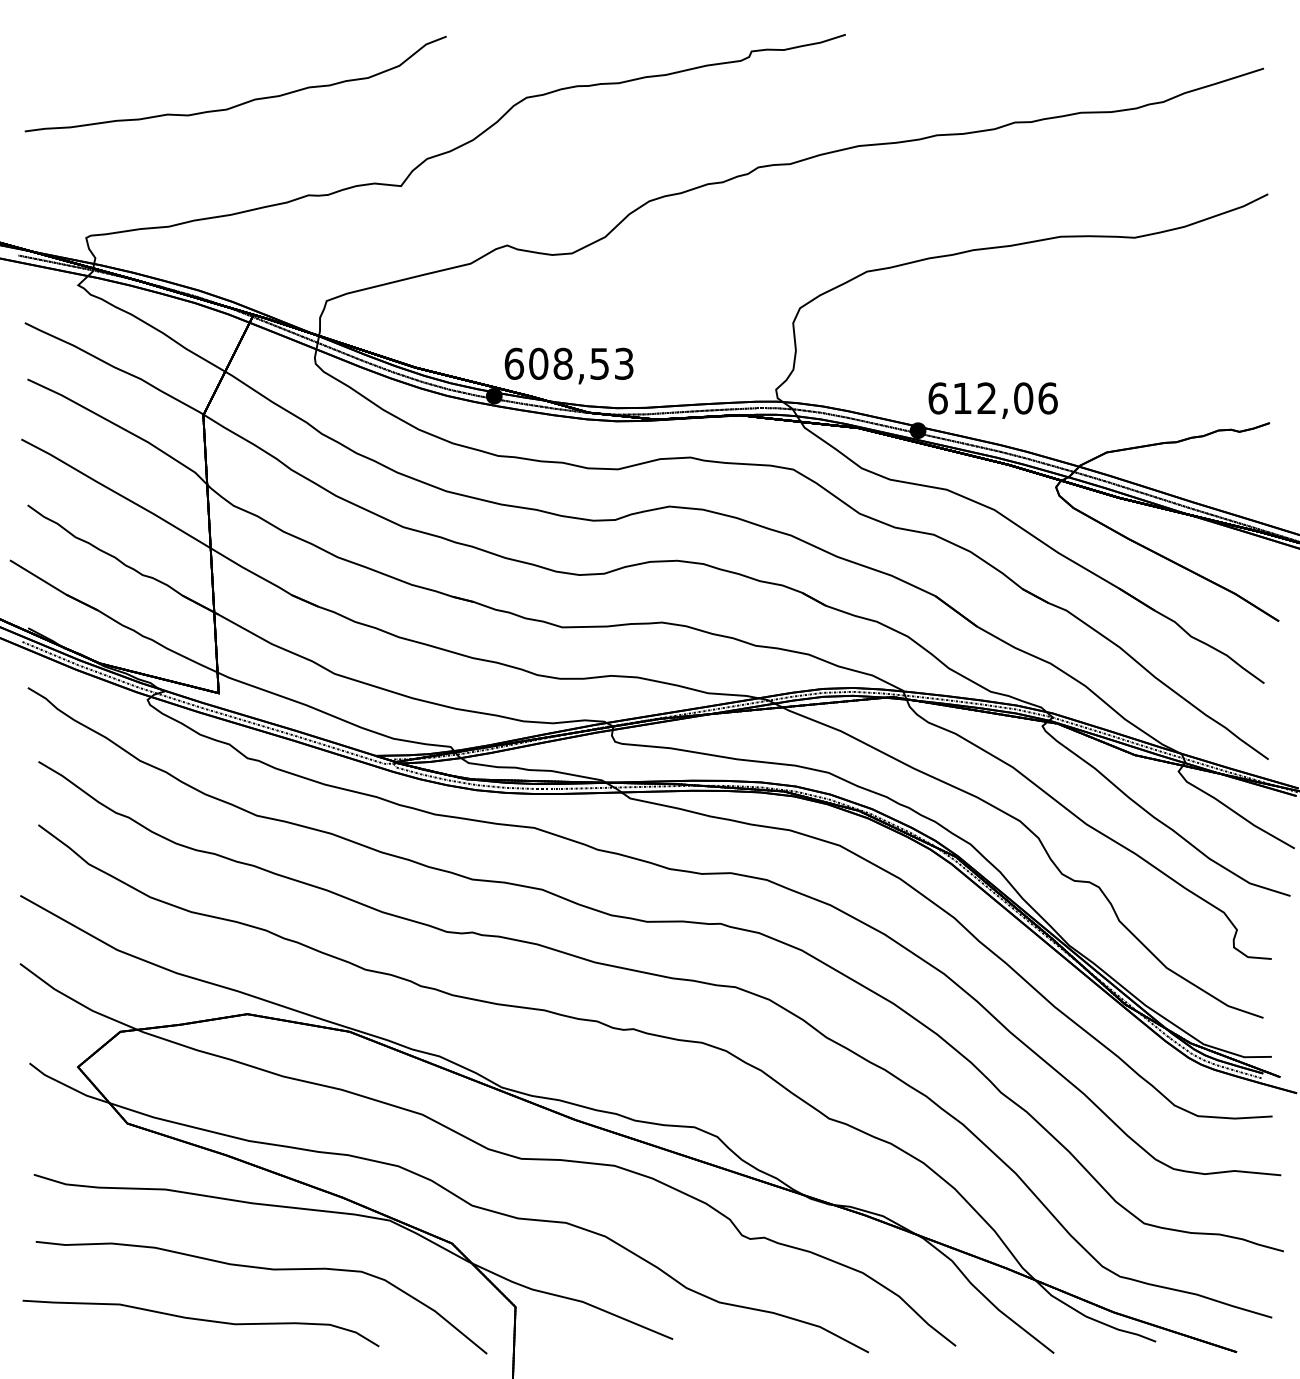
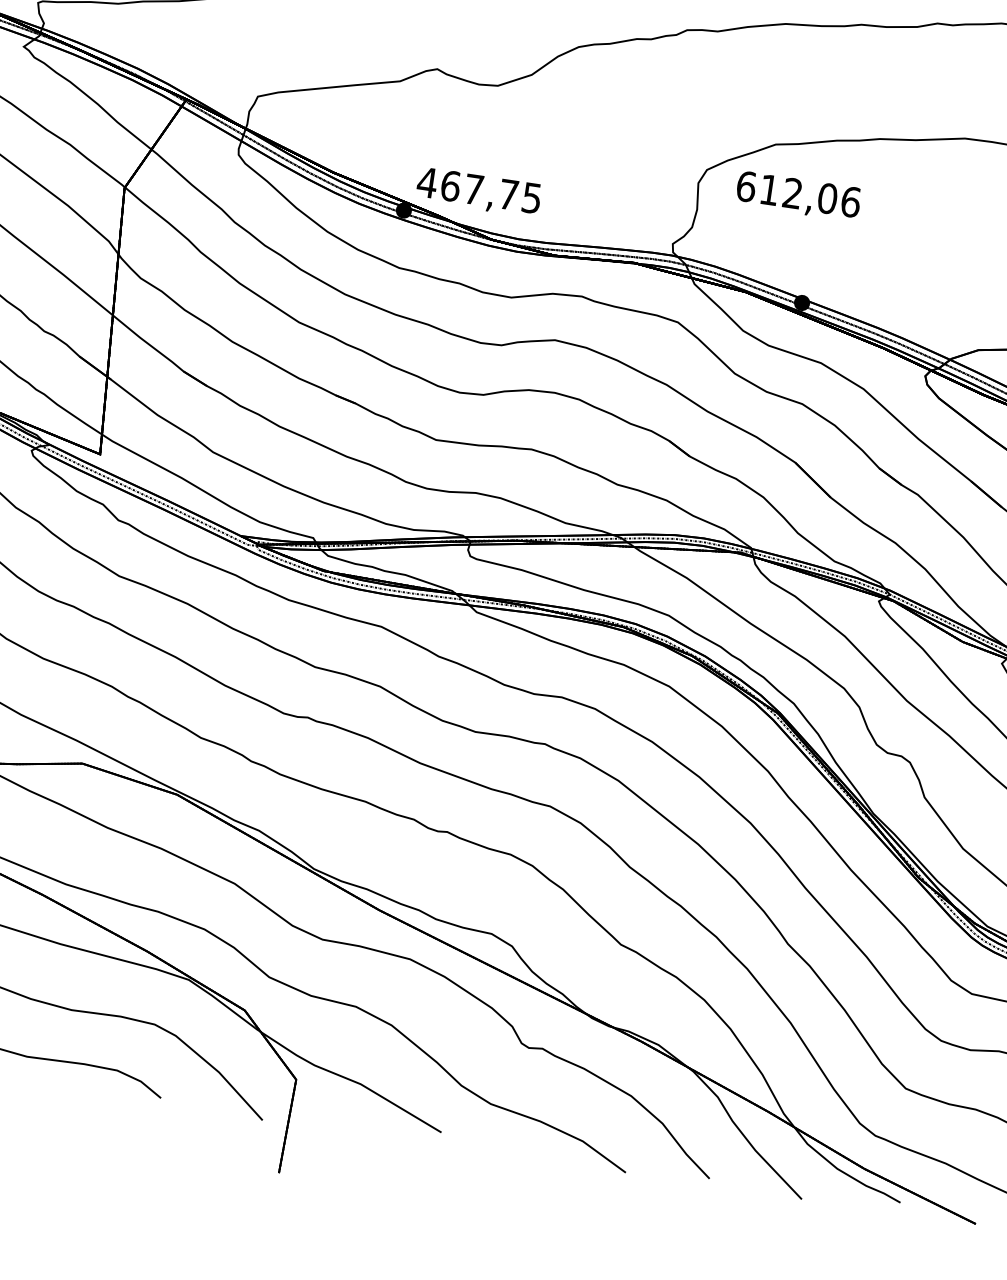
text: (568, 363) -> (479, 189), 608,53 -> 467,75
text: (992, 400) -> (797, 196), moved

